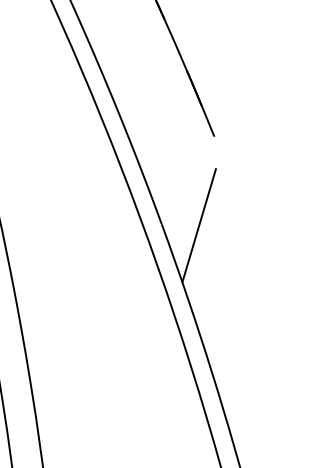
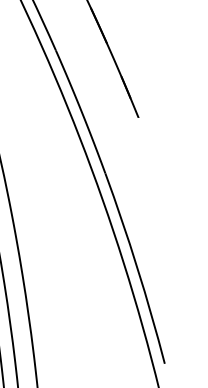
line: (198, 226) -> (128, 174), removed

